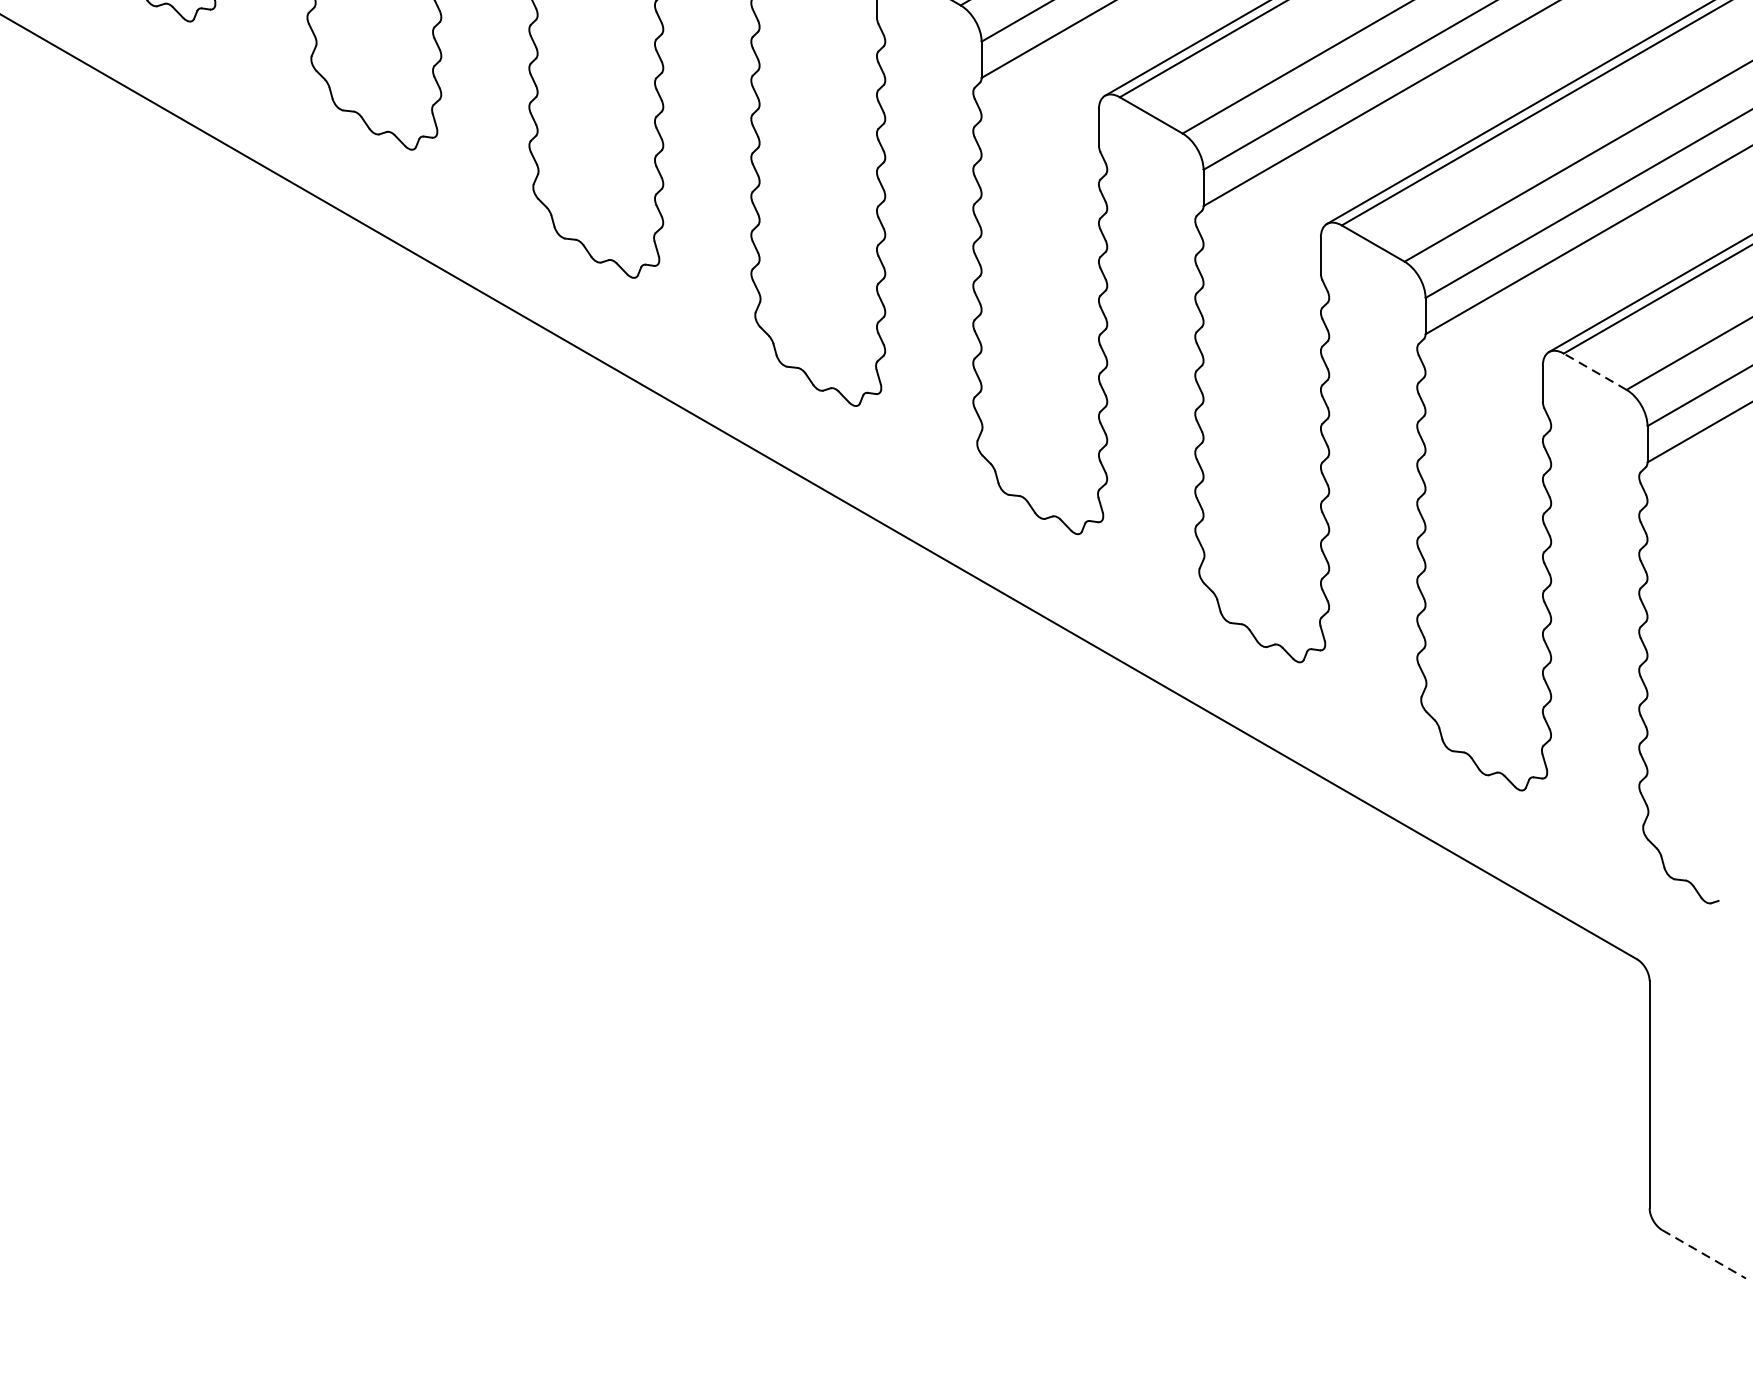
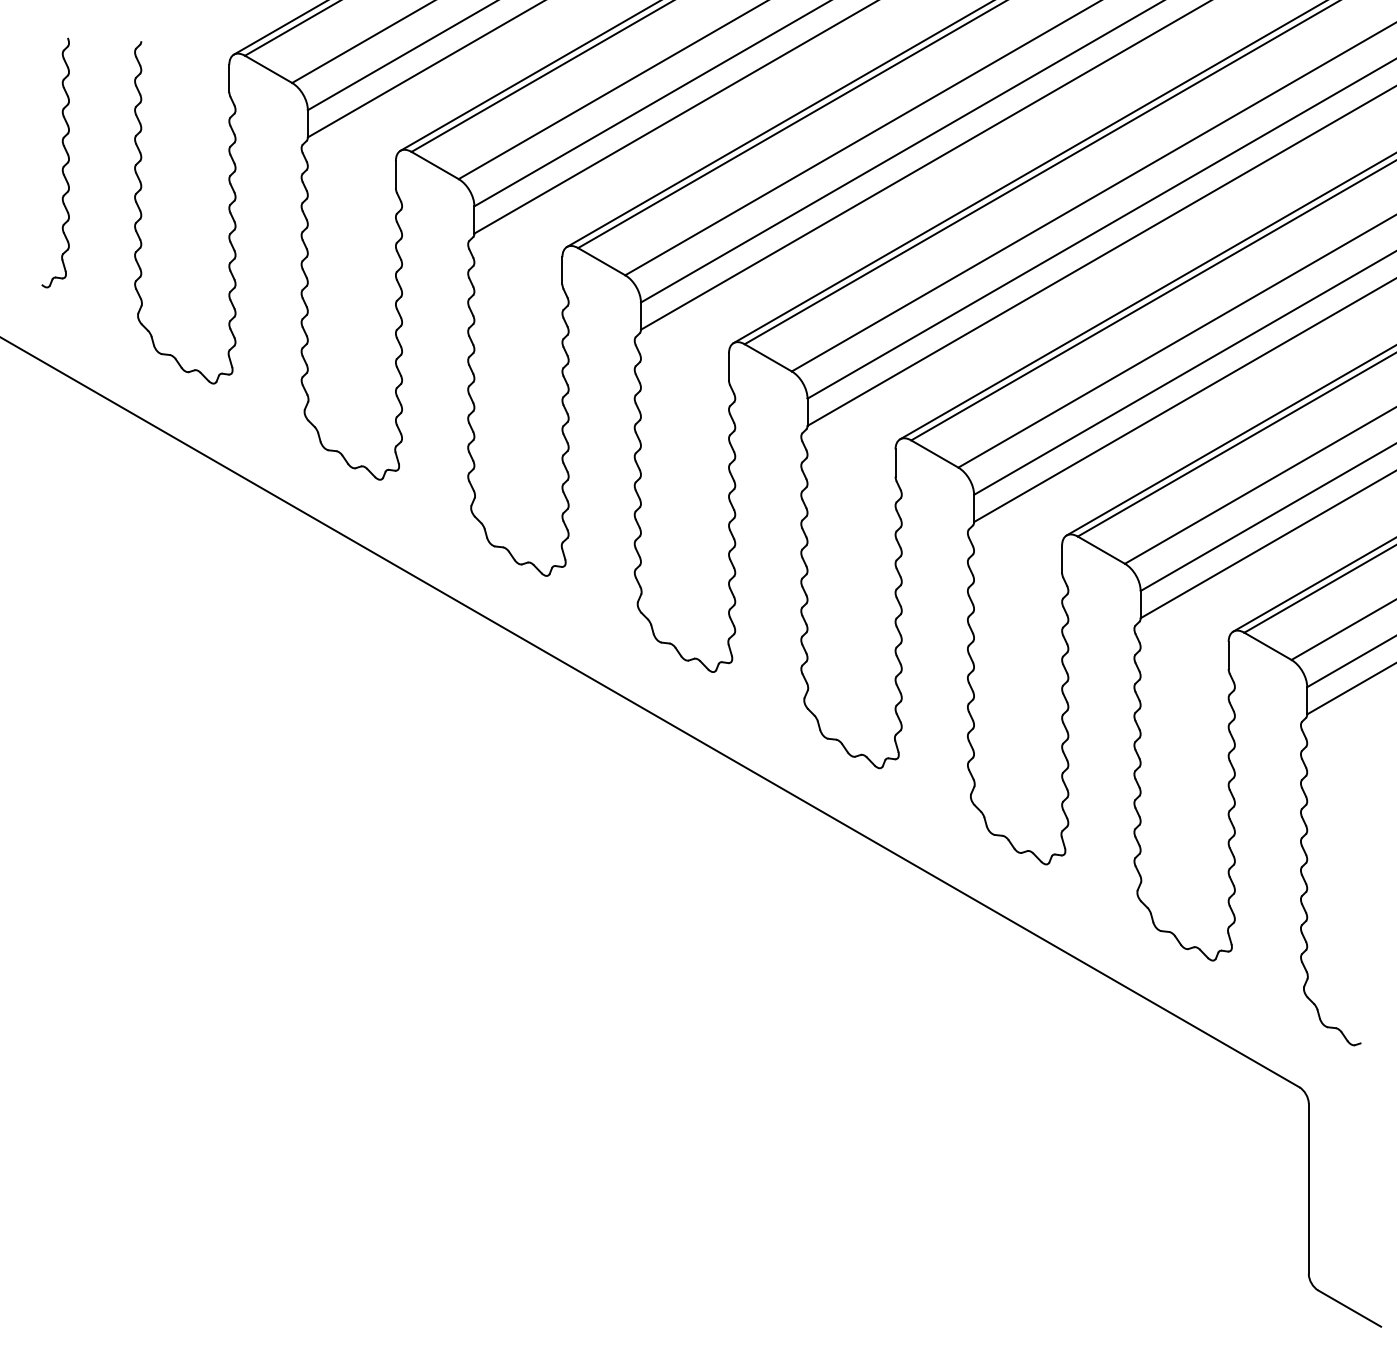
line: (1594, 371) -> (1267, 646), dashed -> solid
line: (1705, 1254) -> (1350, 1308), dashed -> solid

